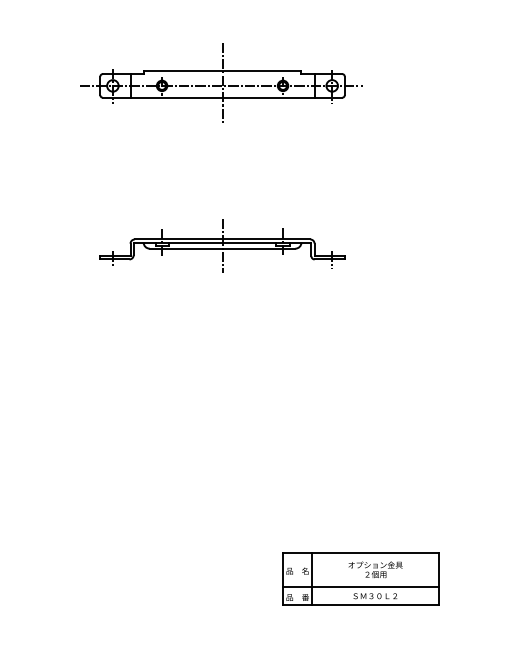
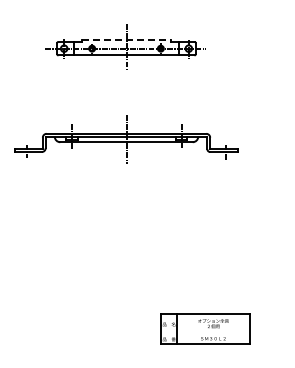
line: (222, 71) -> (126, 40), solid -> dashed
part: (222, 245) -> (126, 139), size x1.6
line: (359, 587) -> (204, 333), removed

